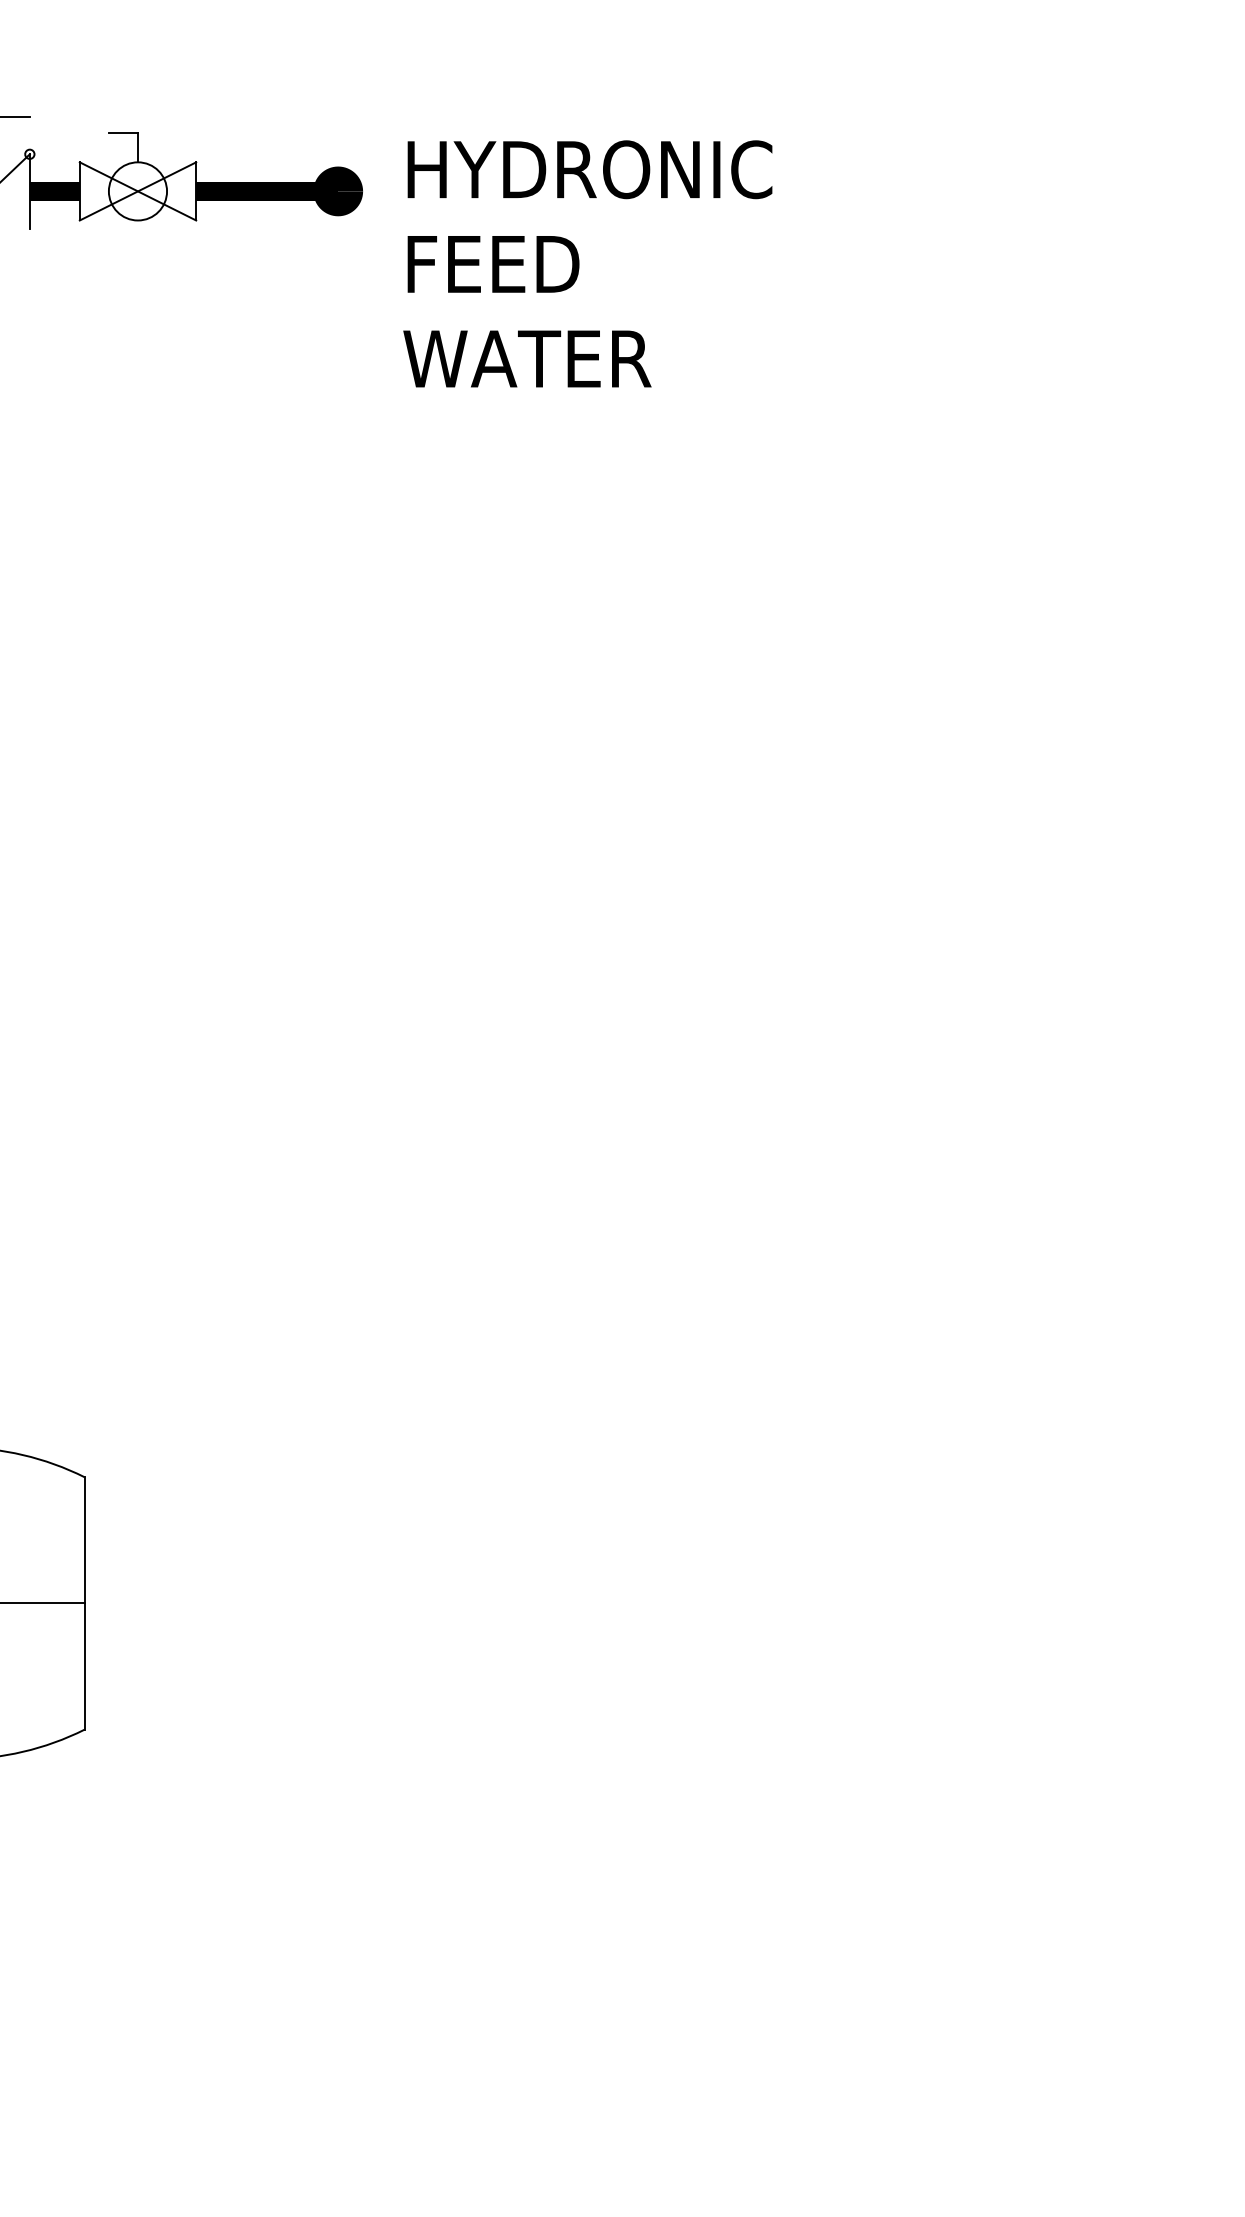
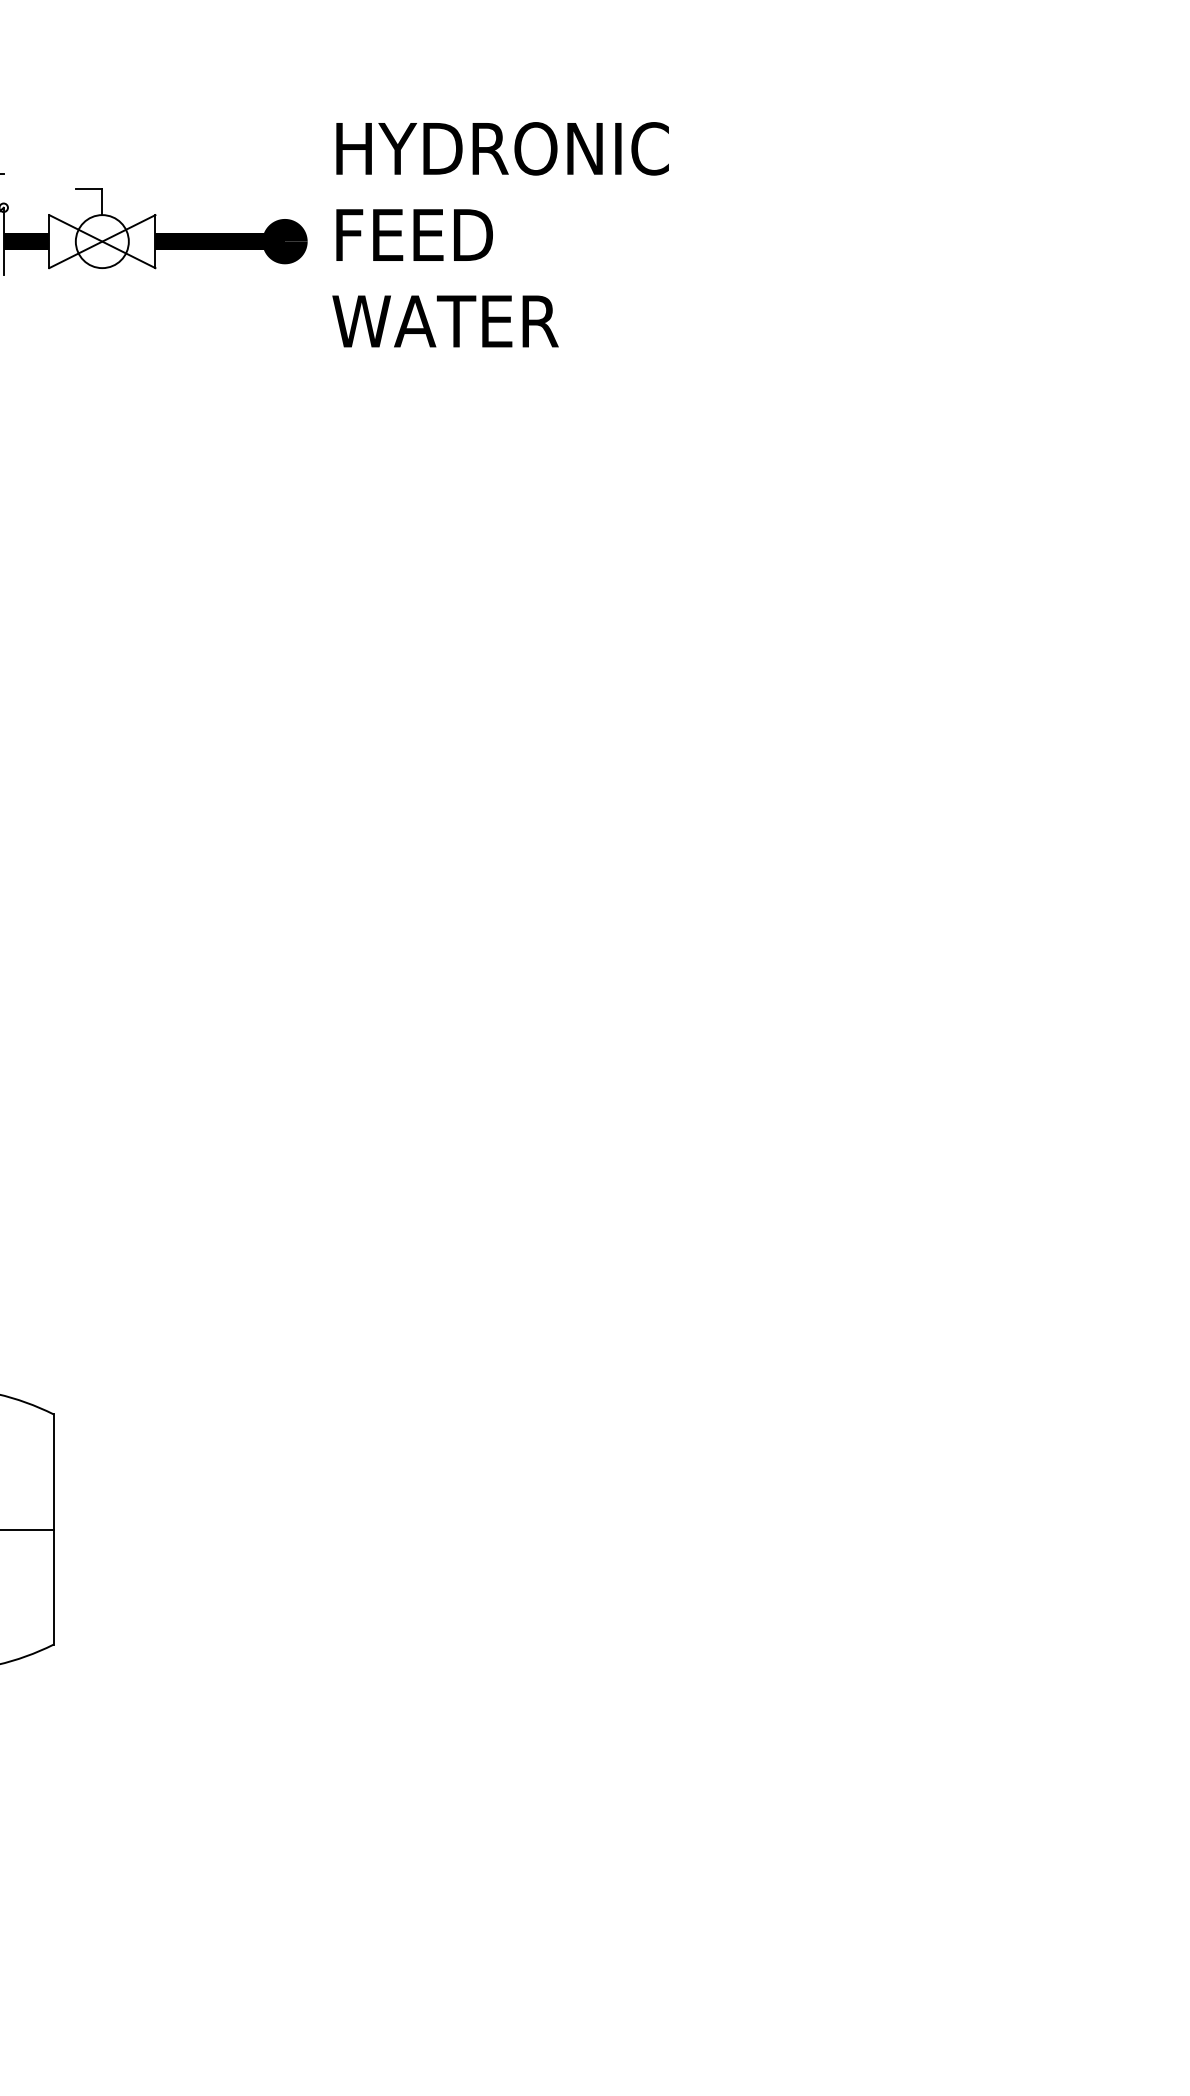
text: (587, 263) -> (500, 234), moved

